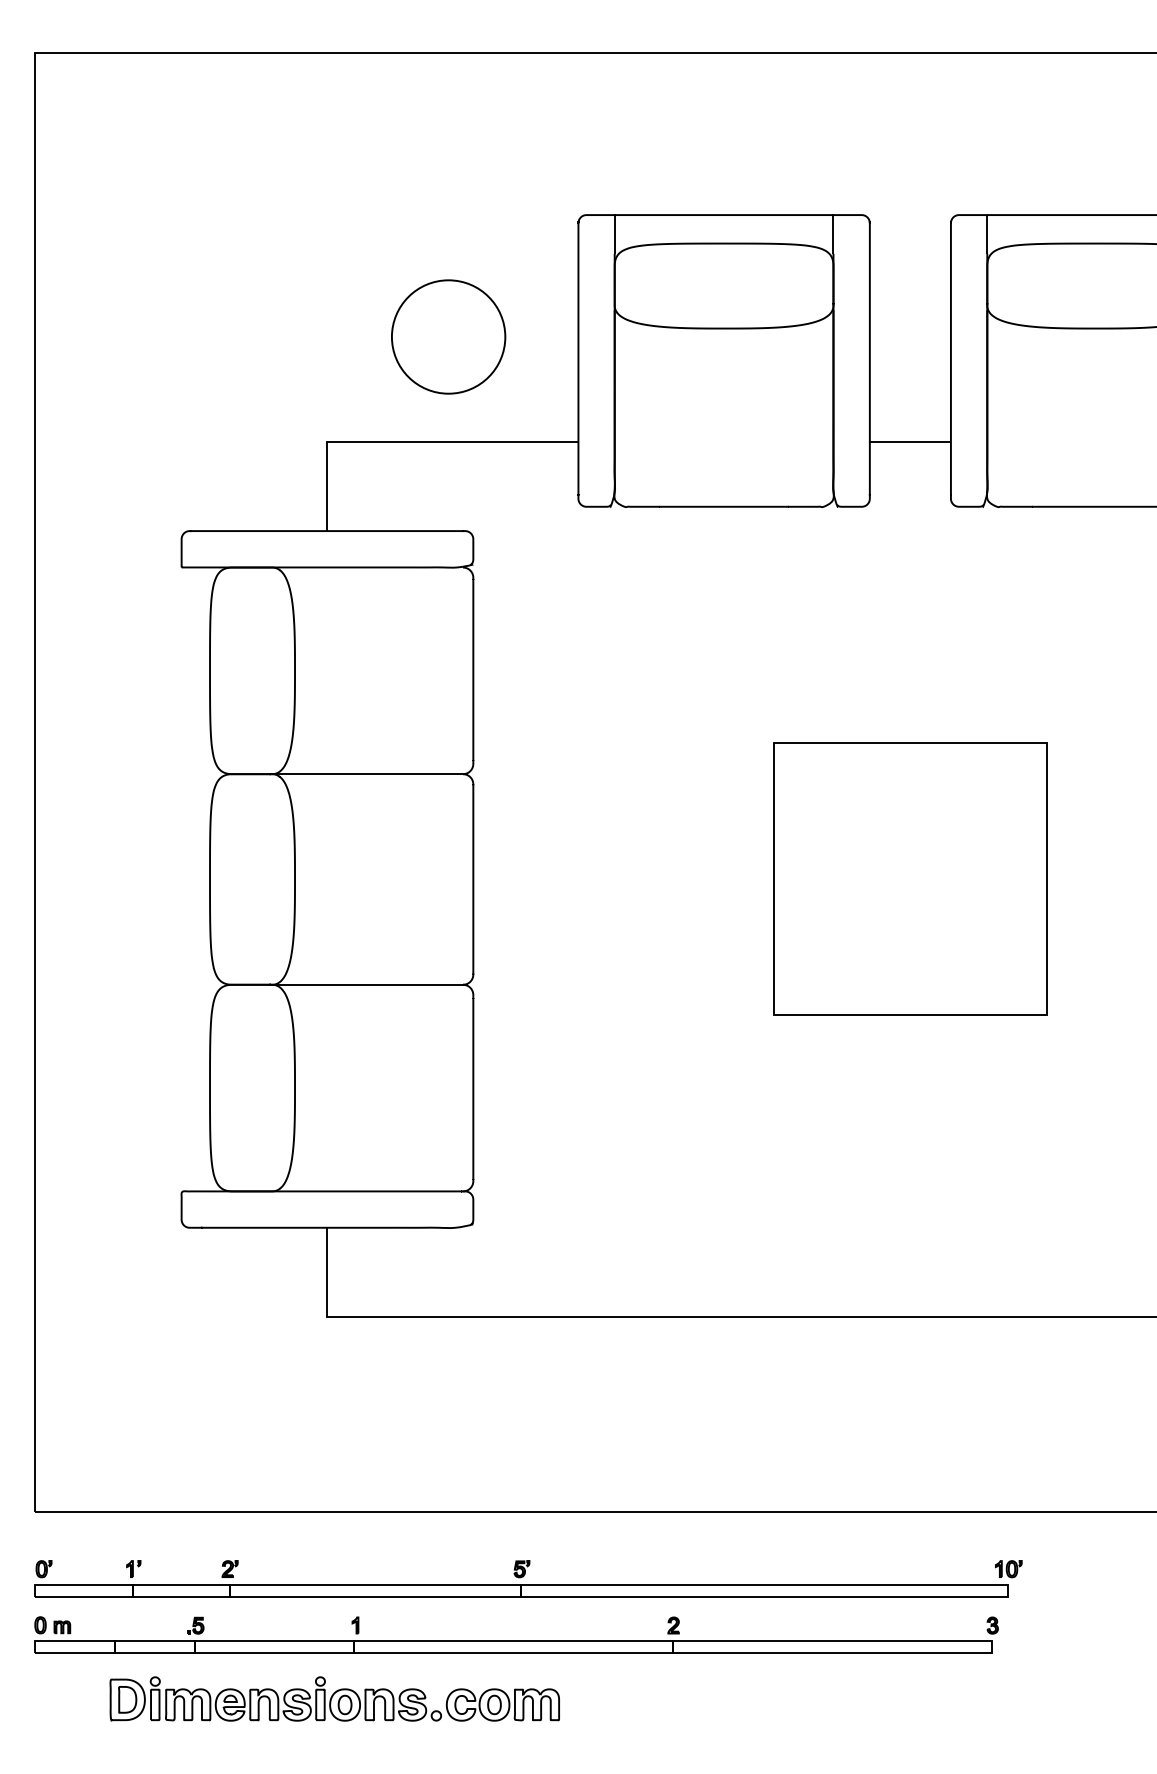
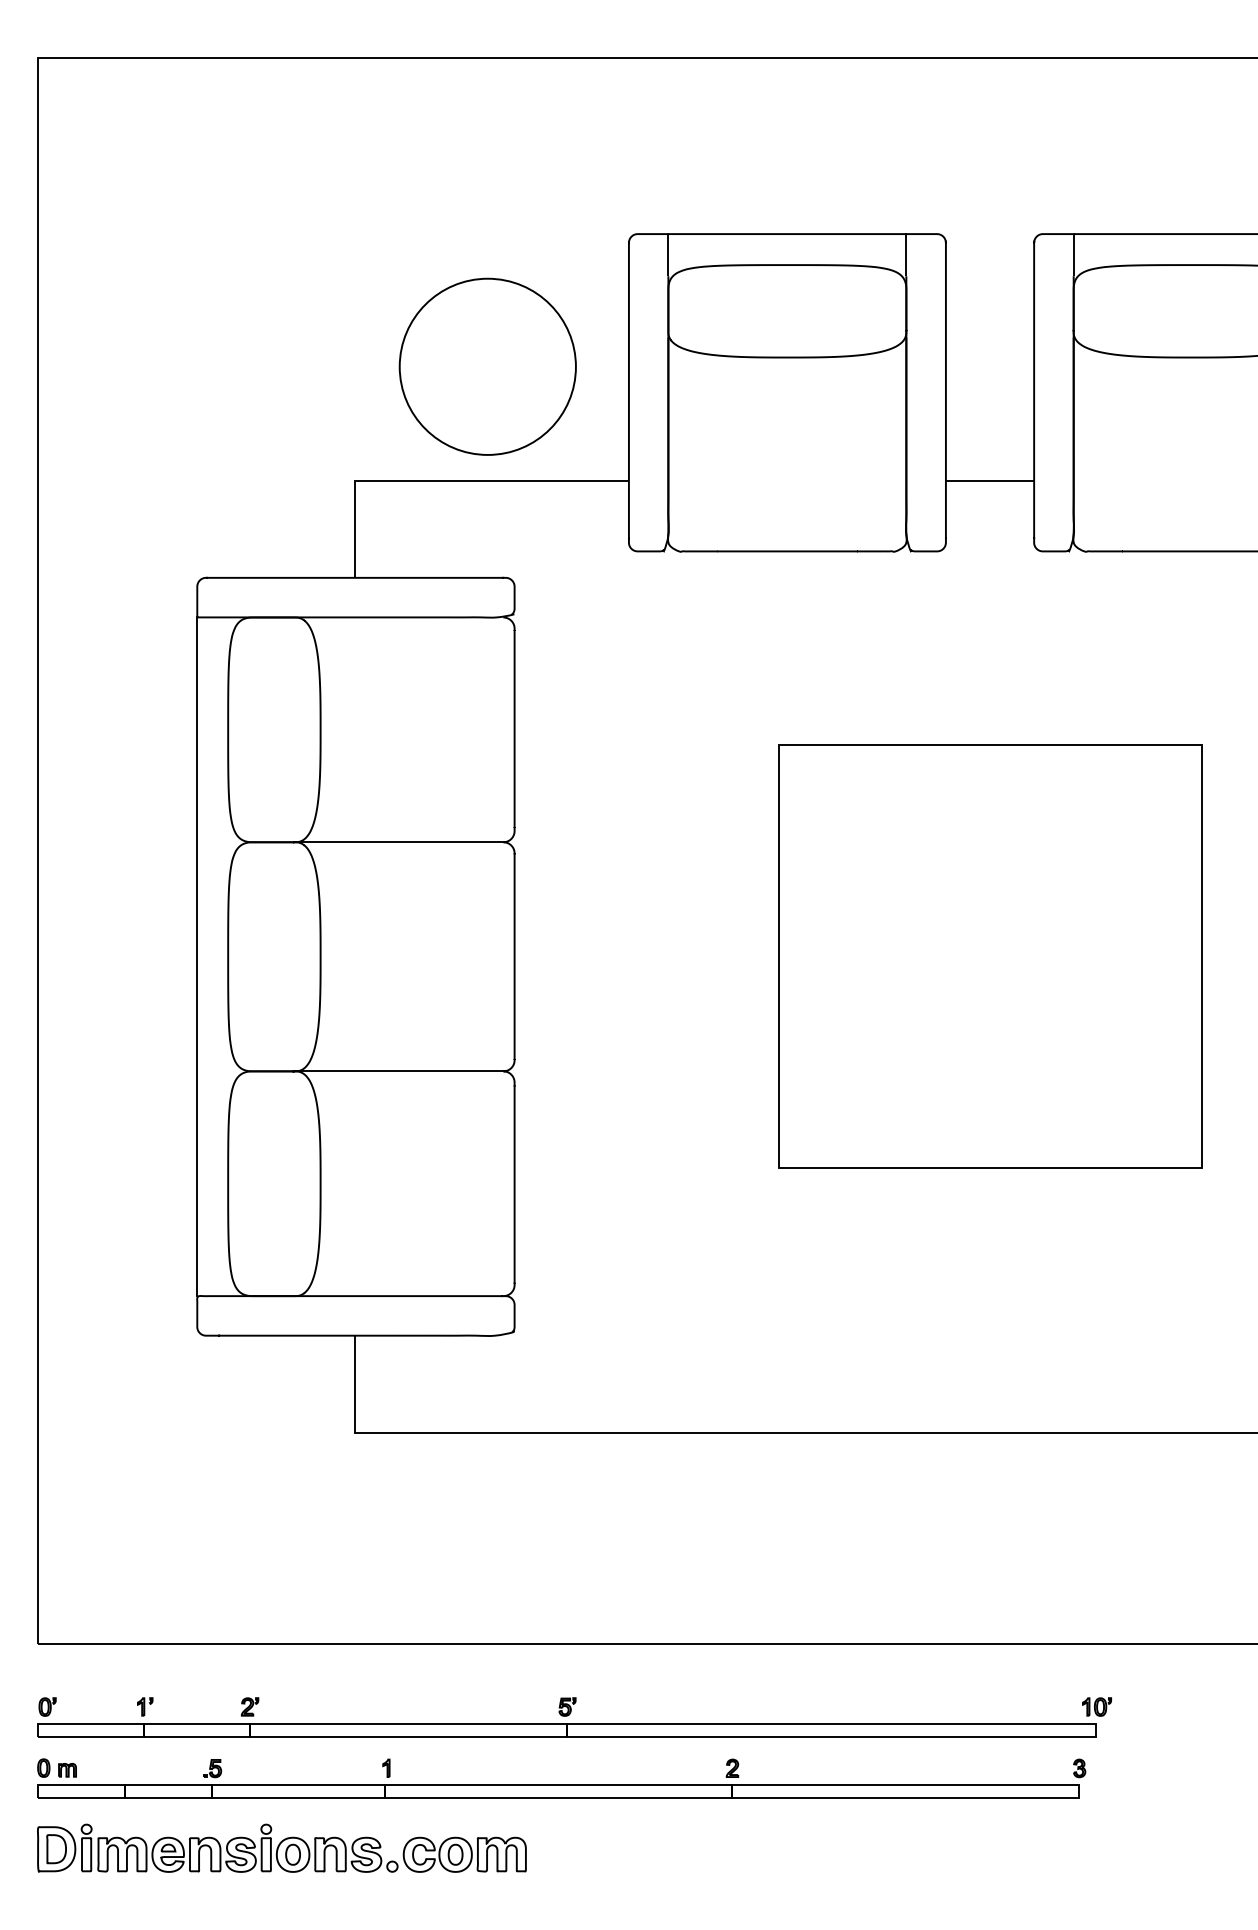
circle: (448, 336) -> (487, 366), size x1.43
line: (181, 879) -> (197, 956), added
part: (910, 879) -> (990, 956), size x1.43
part: (334, 1698) -> (281, 1847), moved

